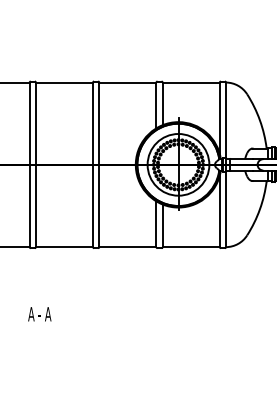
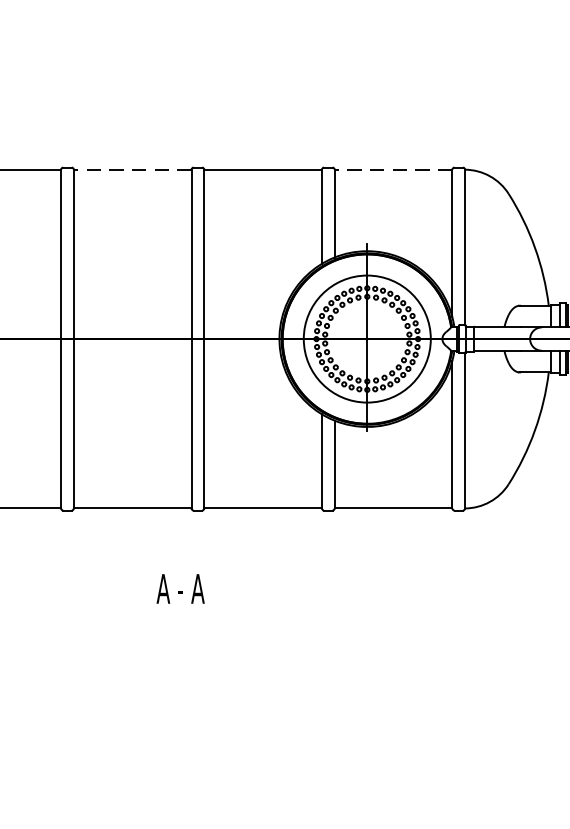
line: (64, 82) -> (132, 169), solid -> dashed
line: (191, 82) -> (394, 169), solid -> dashed
text: (39, 314) -> (180, 589), moved

